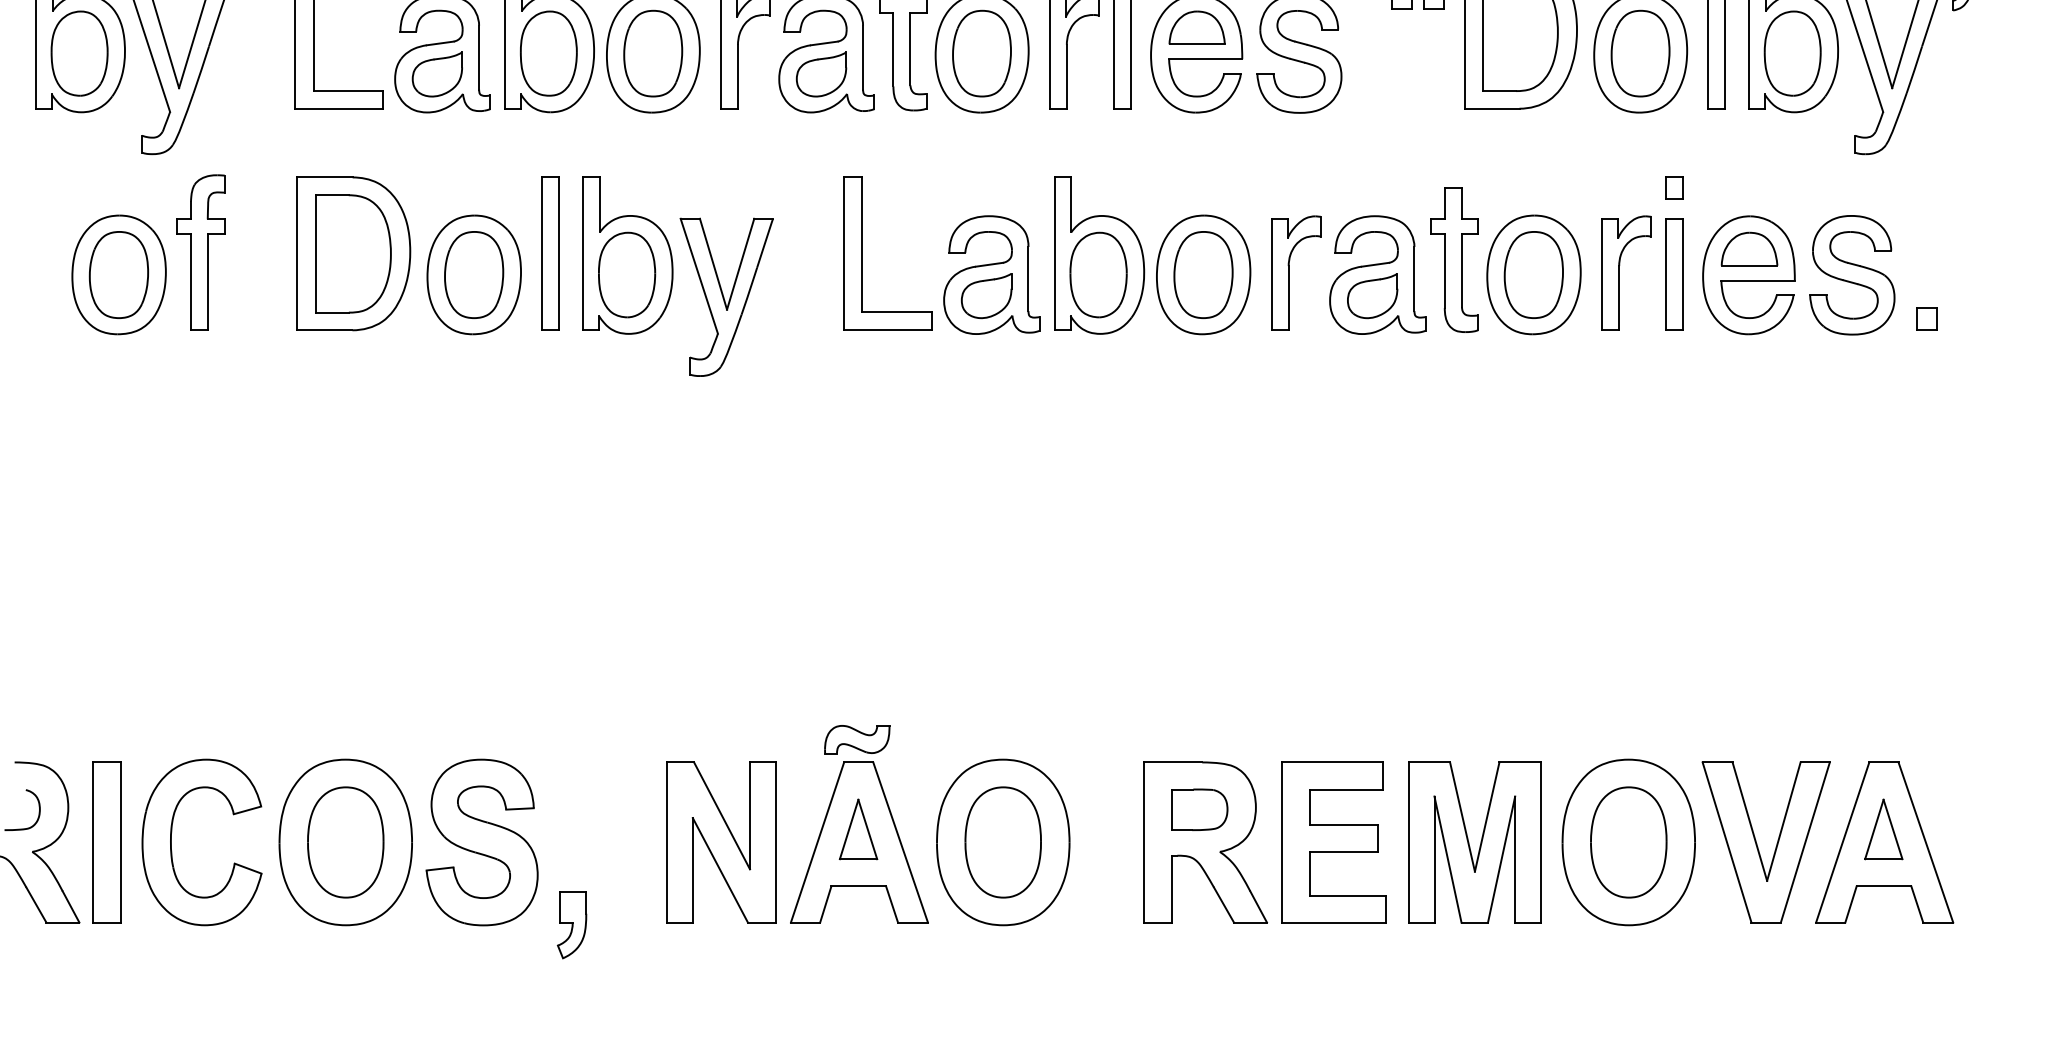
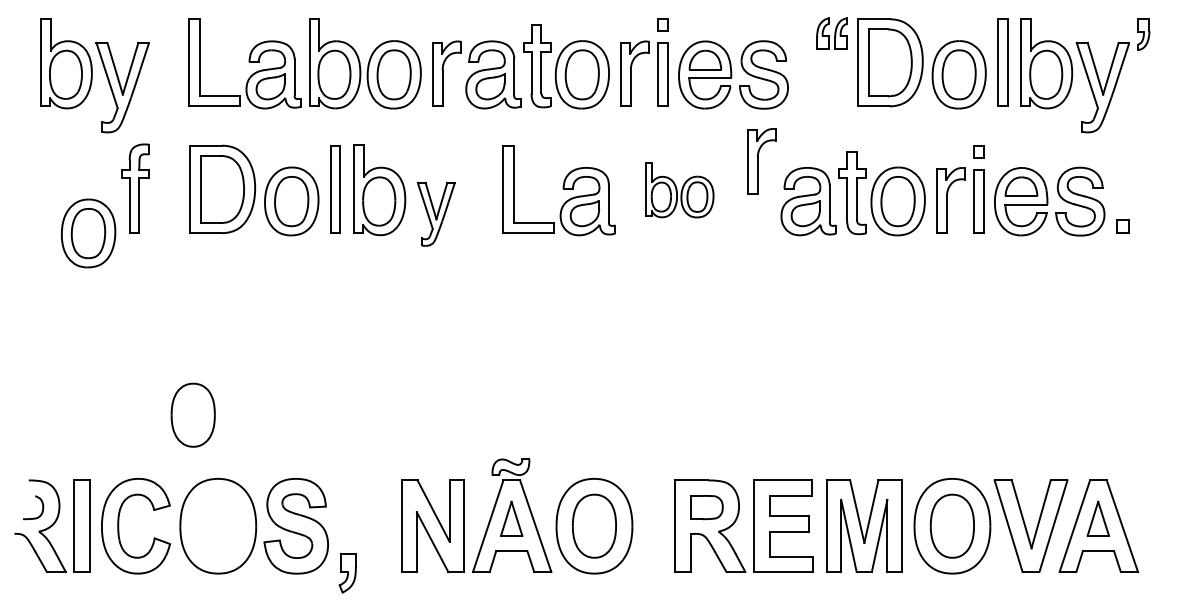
part: (1151, 255) -> (679, 190), size x0.6
part: (1295, 273) -> (761, 161), moved
part: (119, 274) -> (88, 233), moved
part: (727, 297) -> (436, 214), size x0.7
part: (344, 841) -> (192, 414), moved

